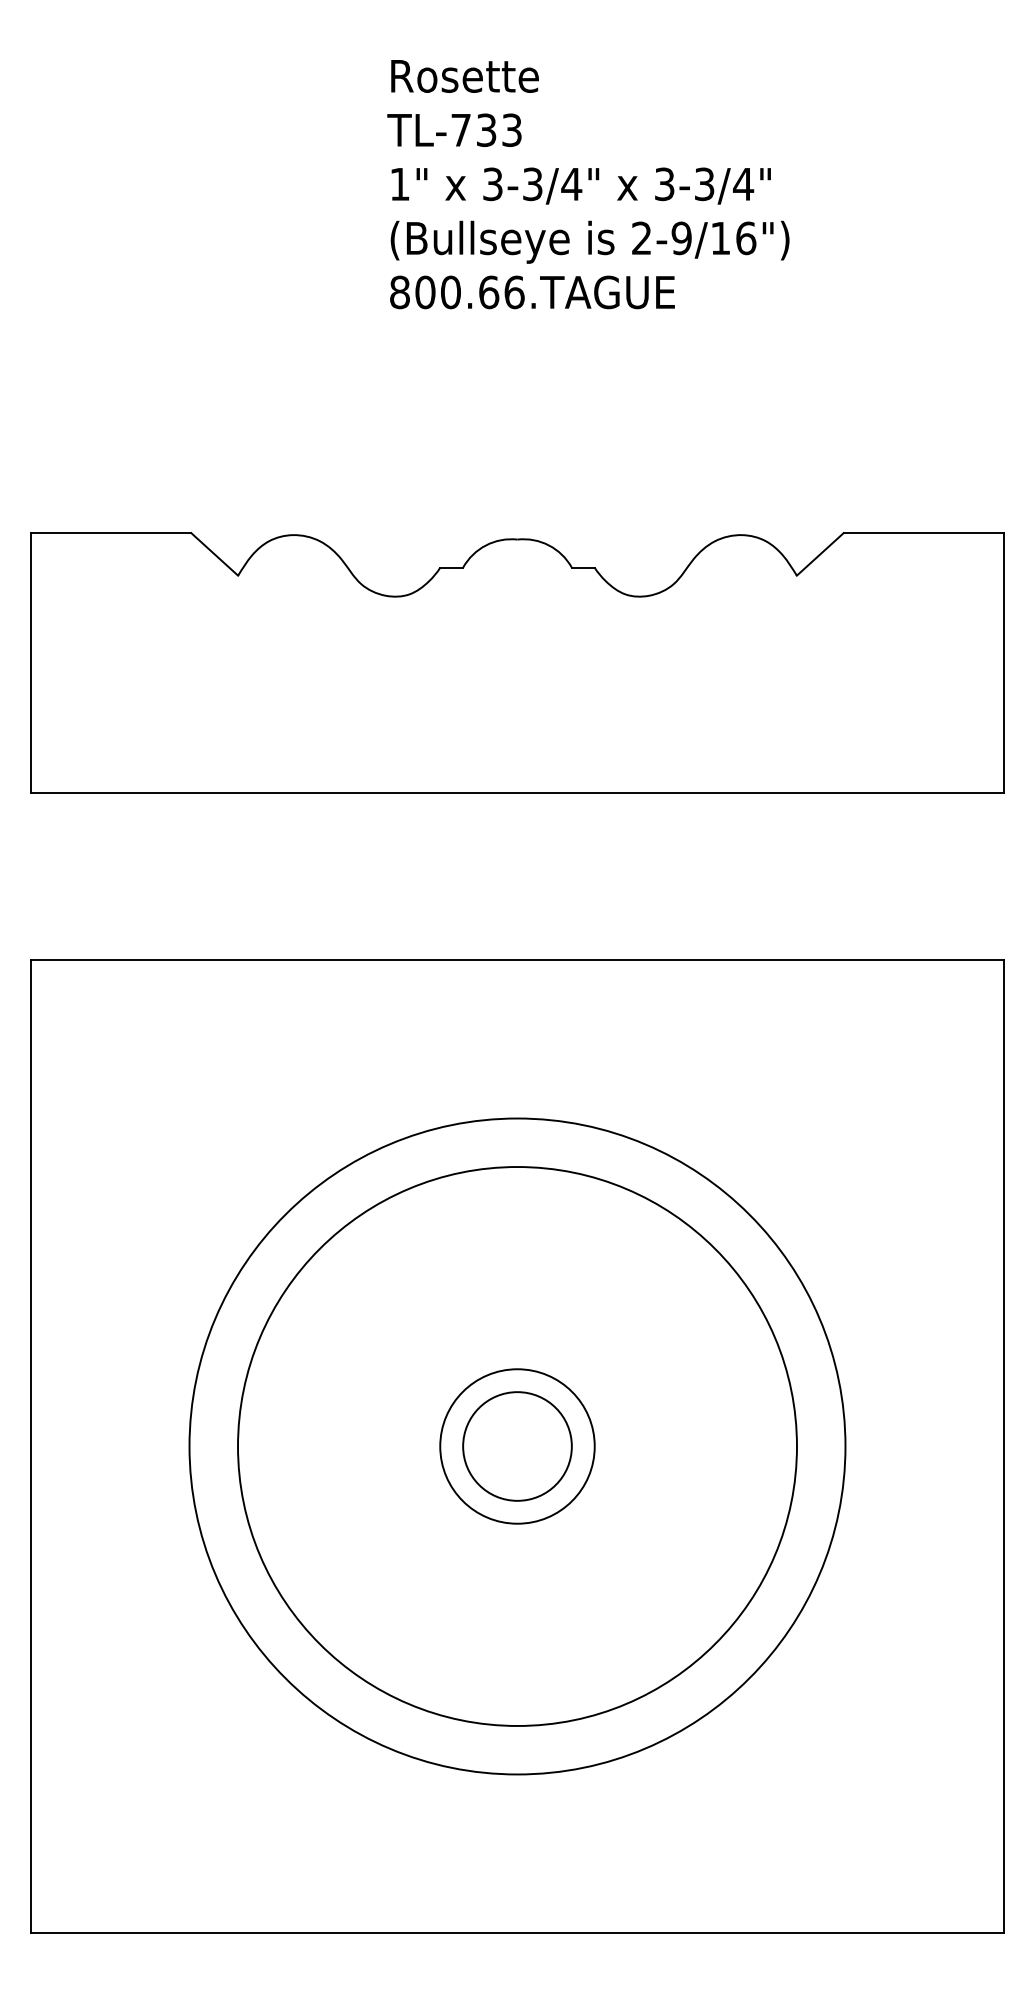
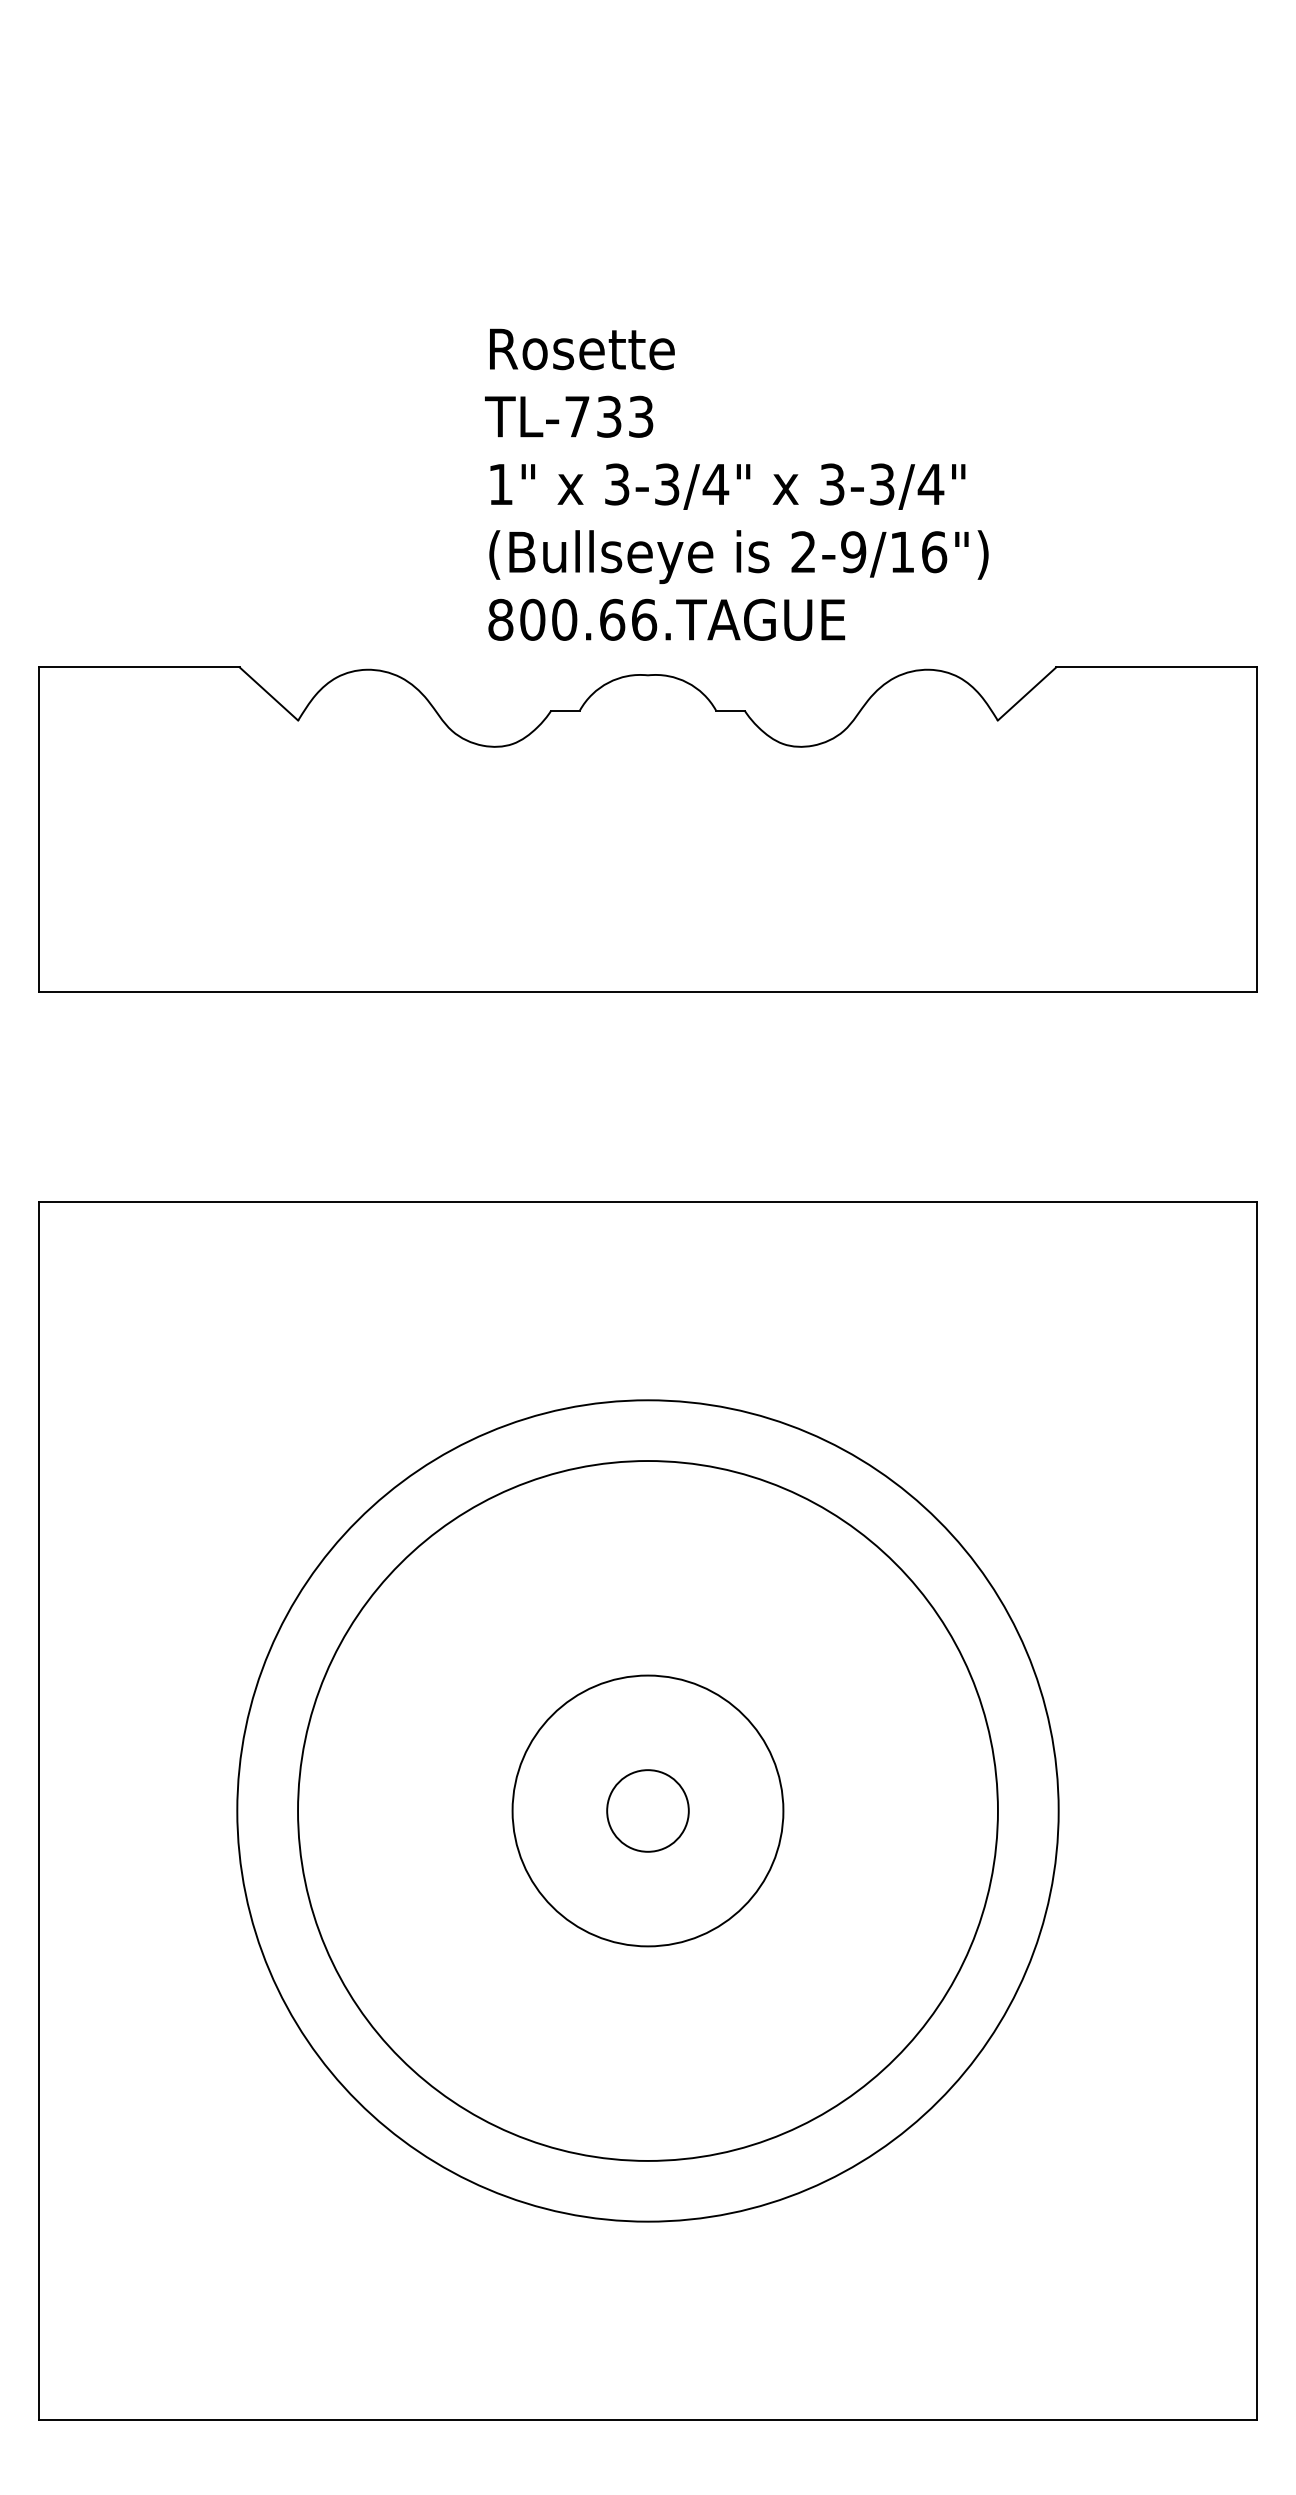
text: (588, 184) -> (736, 484), moved
circle: (517, 1446) -> (647, 1810), size x0.6
circle: (517, 1446) -> (647, 1810), size x1.4

